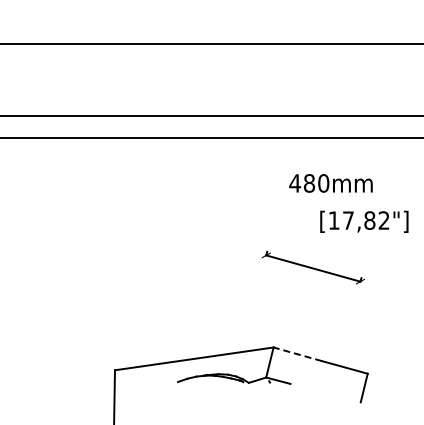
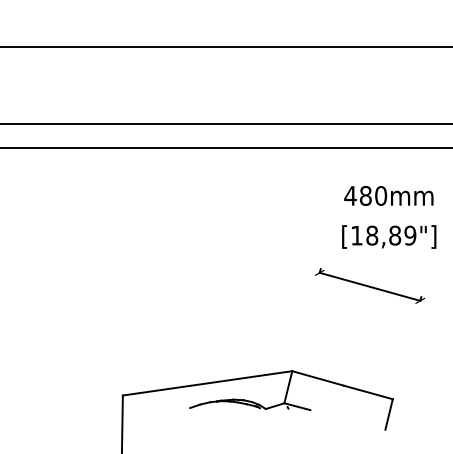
text: (330, 183) -> (388, 196), moved
text: (366, 220) -> (391, 235), [17,82"] -> [18,89"]
part: (312, 267) -> (369, 285), moved
line: (297, 354) -> (317, 378), dashed -> solid

